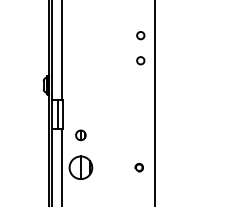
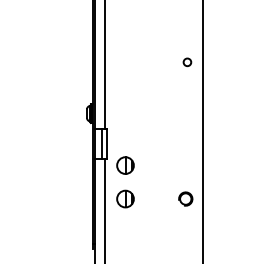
circle: (140, 60) -> (187, 88), removed
part: (80, 135) -> (125, 165), size x1.67
part: (80, 167) -> (125, 198), size x0.71
part: (138, 167) -> (185, 198), size x1.67

